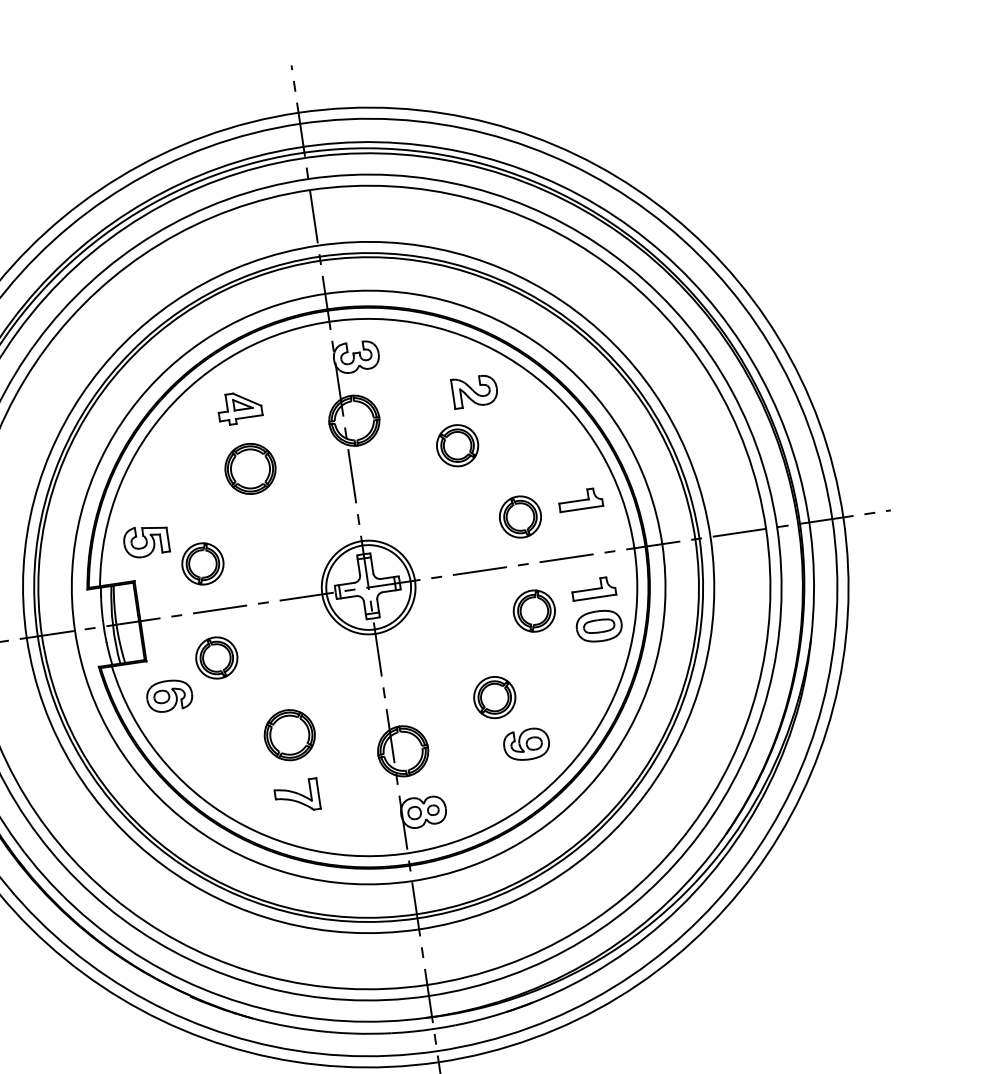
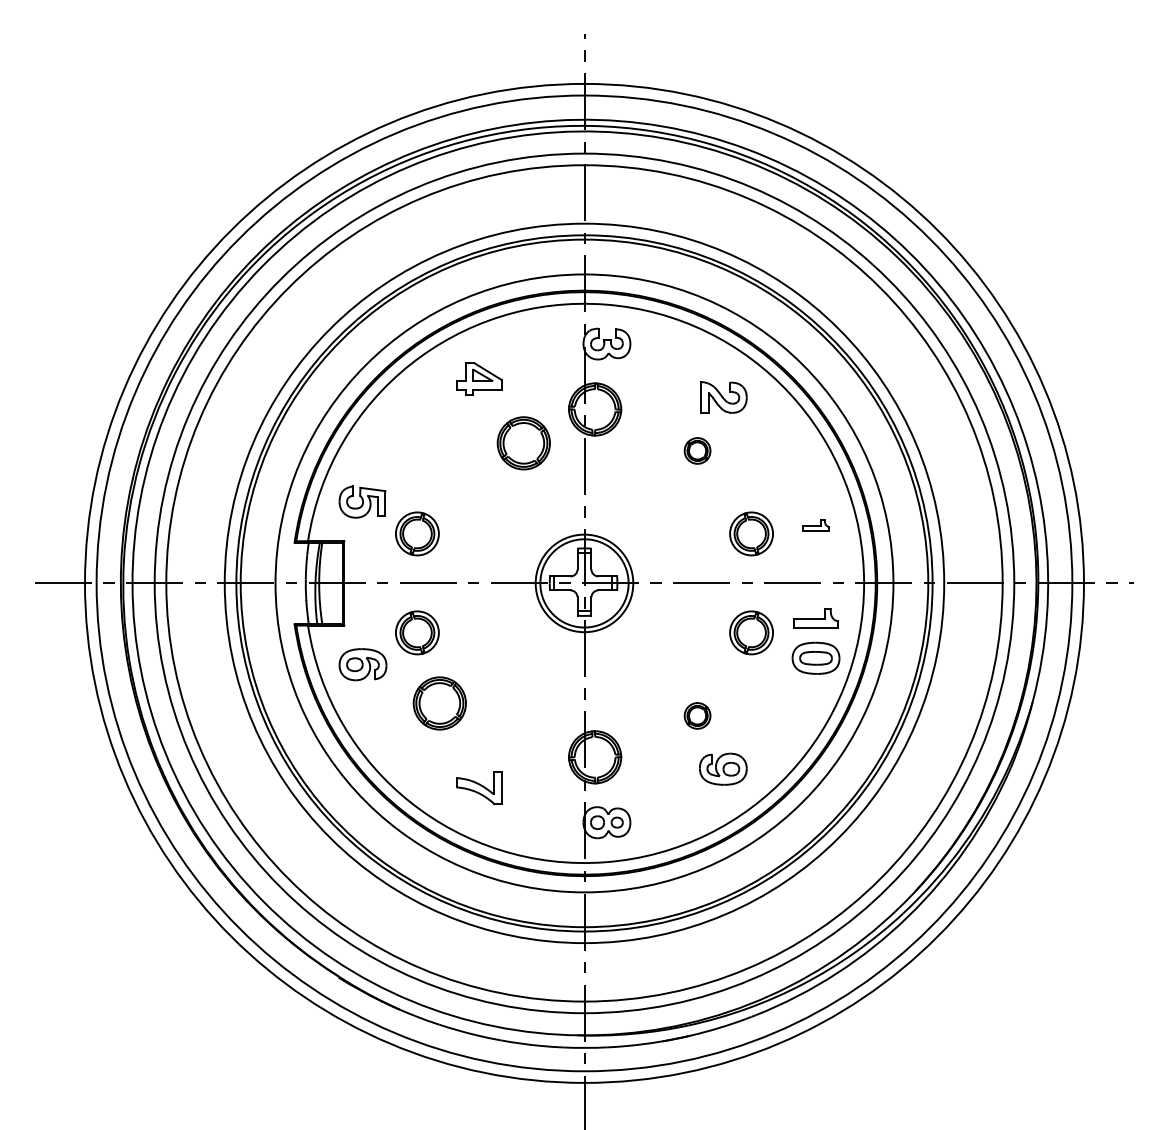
part: (457, 445) -> (697, 450), size x0.6
part: (250, 469) -> (523, 443), moved
part: (580, 500) -> (815, 525), size x0.6
part: (494, 697) -> (697, 715), size x0.6
part: (289, 735) -> (439, 703), moved

